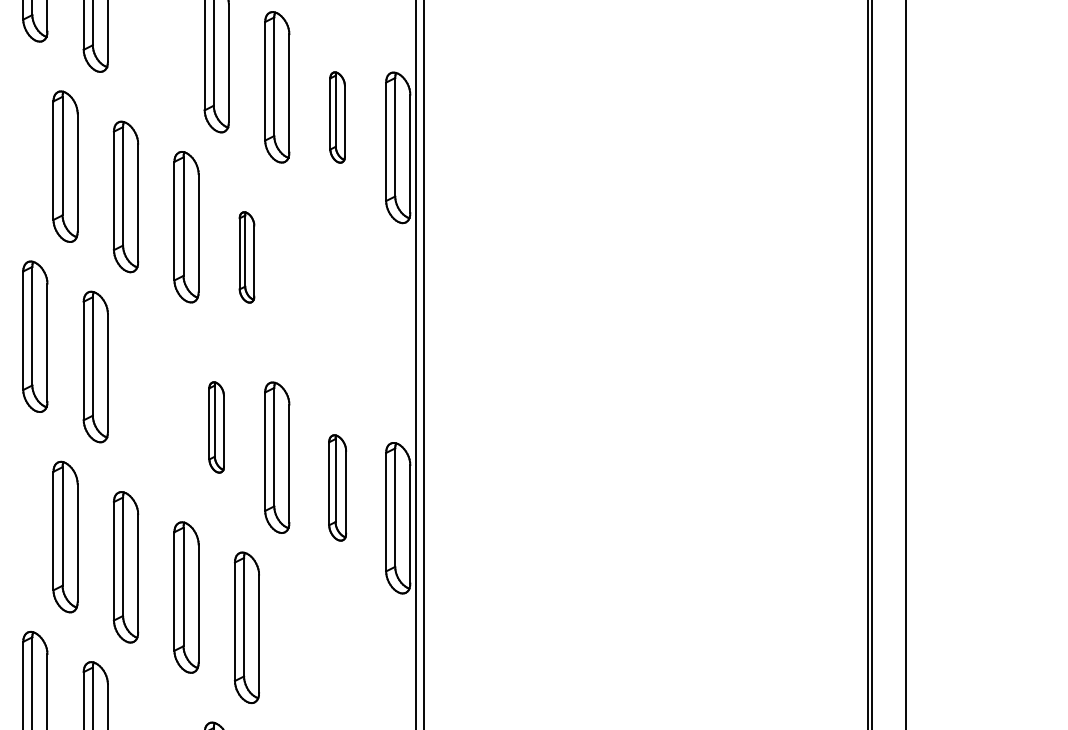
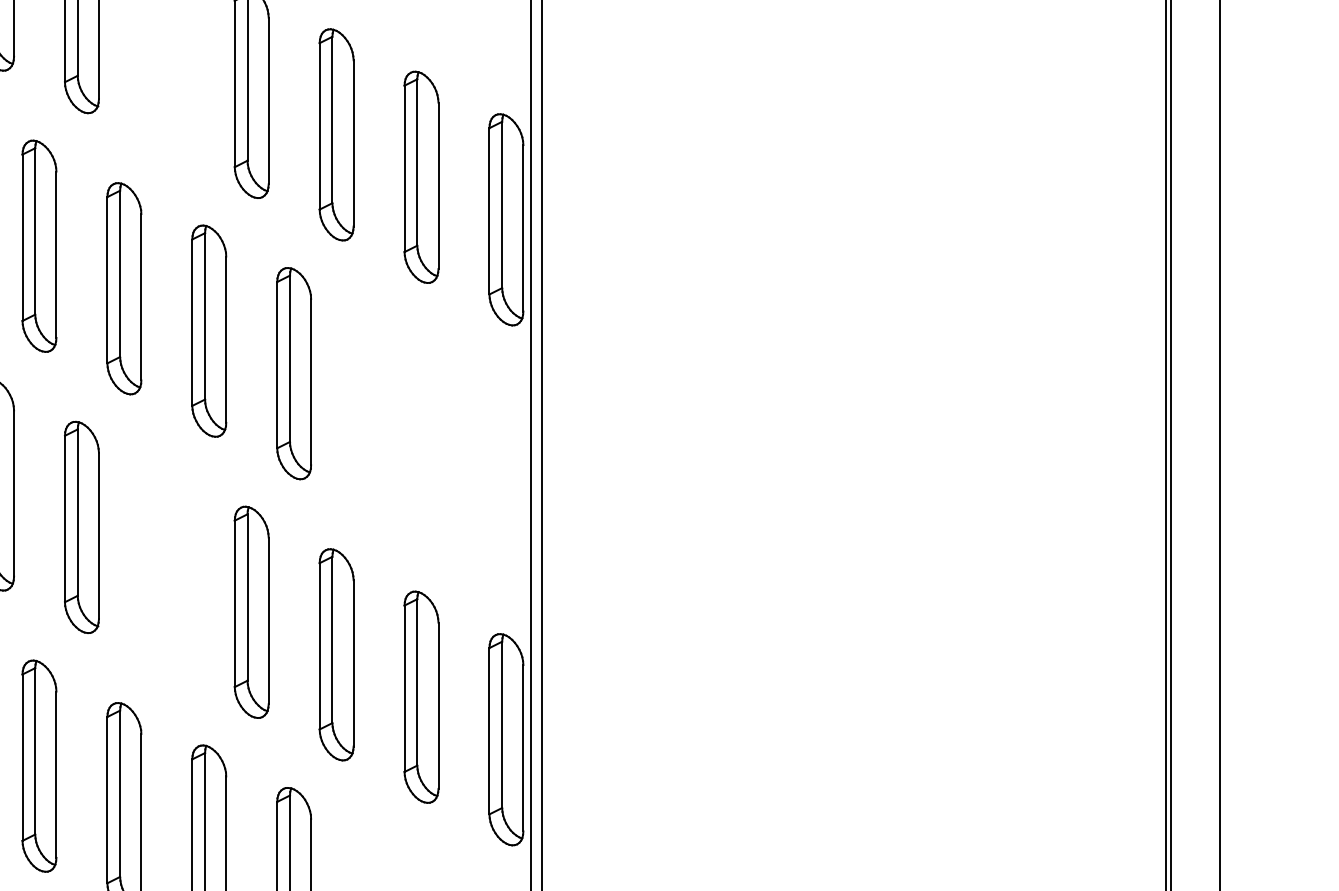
part: (337, 117) -> (421, 177), size x1.67
part: (246, 257) -> (293, 373), size x1.67
part: (216, 427) -> (251, 612), size x1.67
part: (337, 487) -> (421, 696), size x1.43

